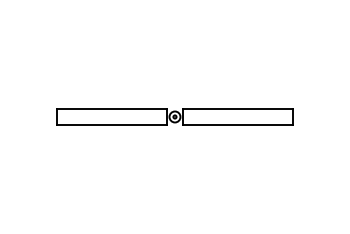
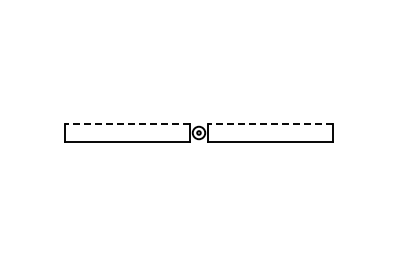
line: (112, 109) -> (127, 124), solid -> dashed
line: (237, 109) -> (269, 124), solid -> dashed

